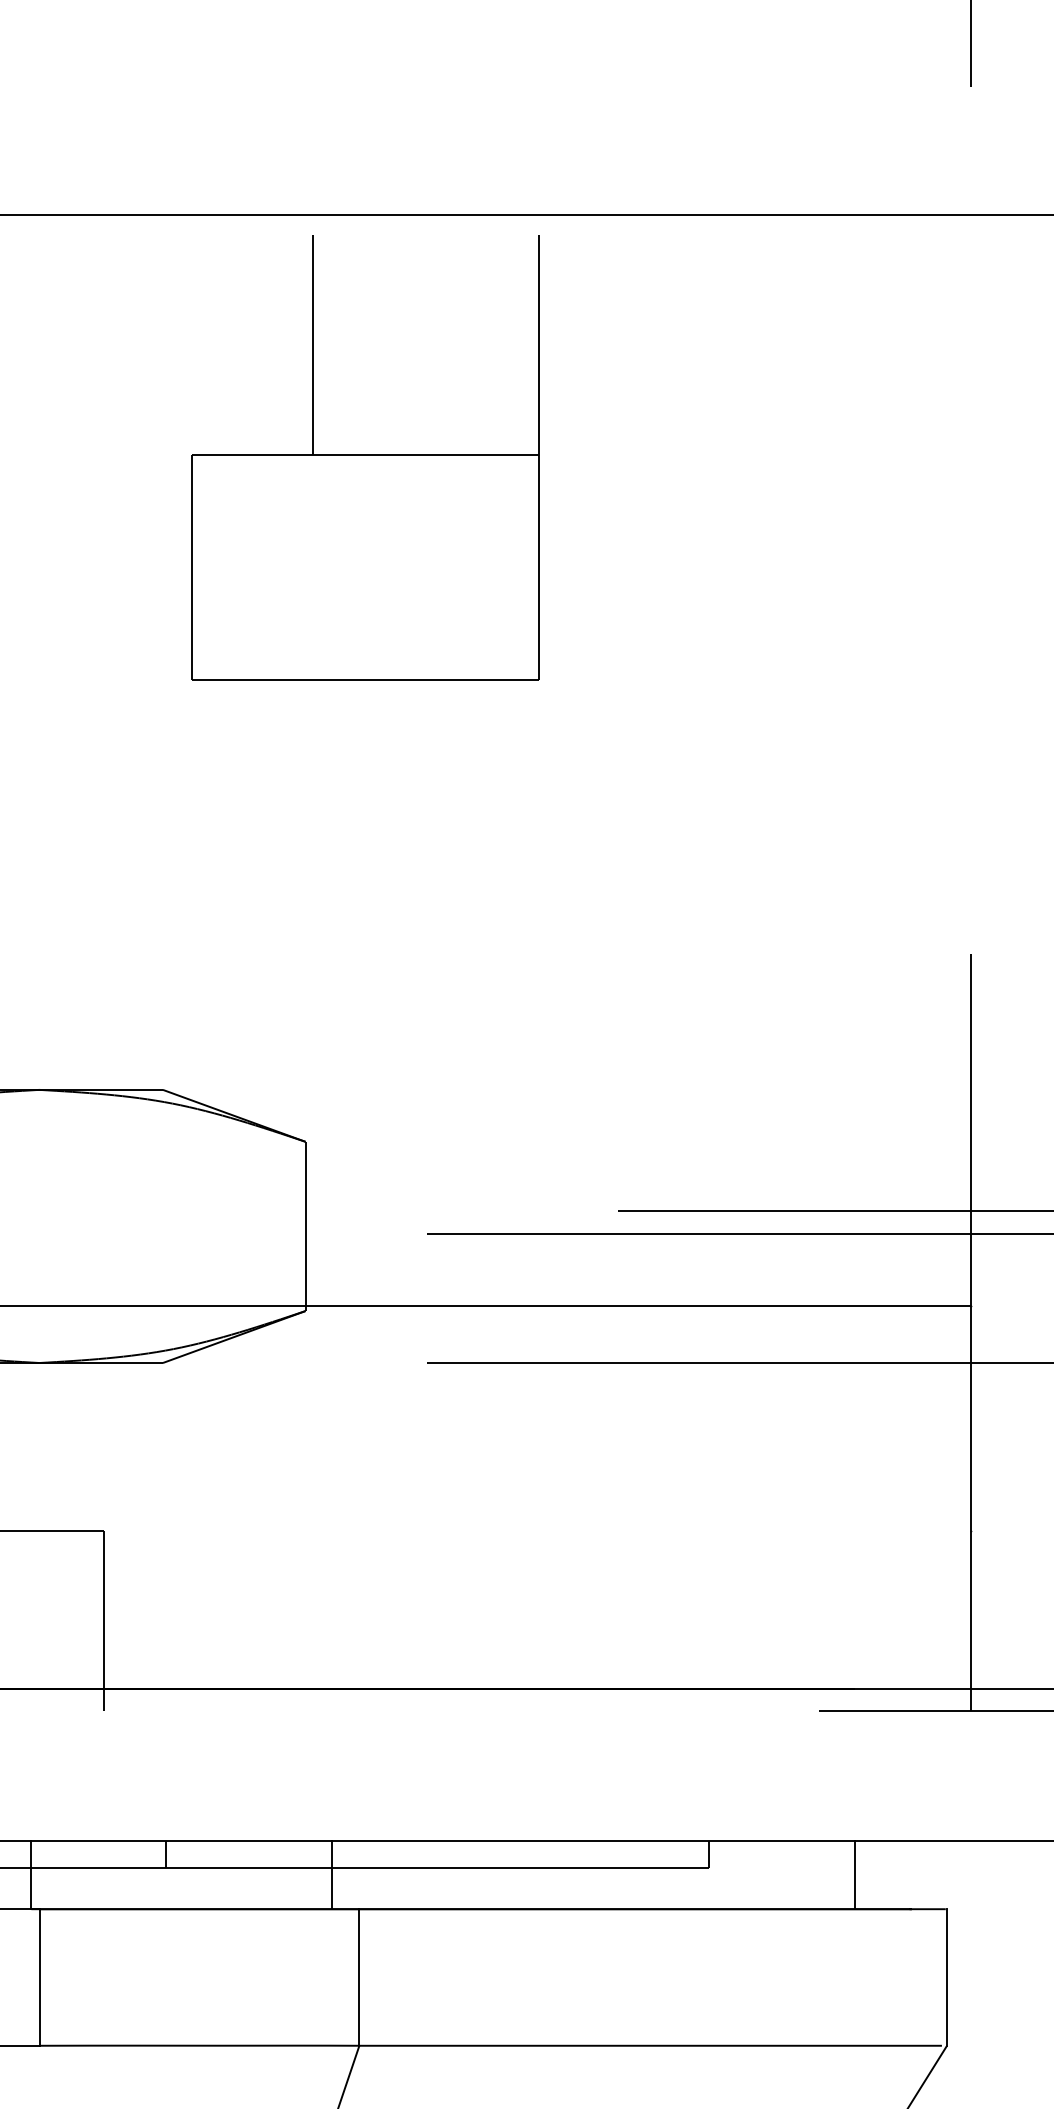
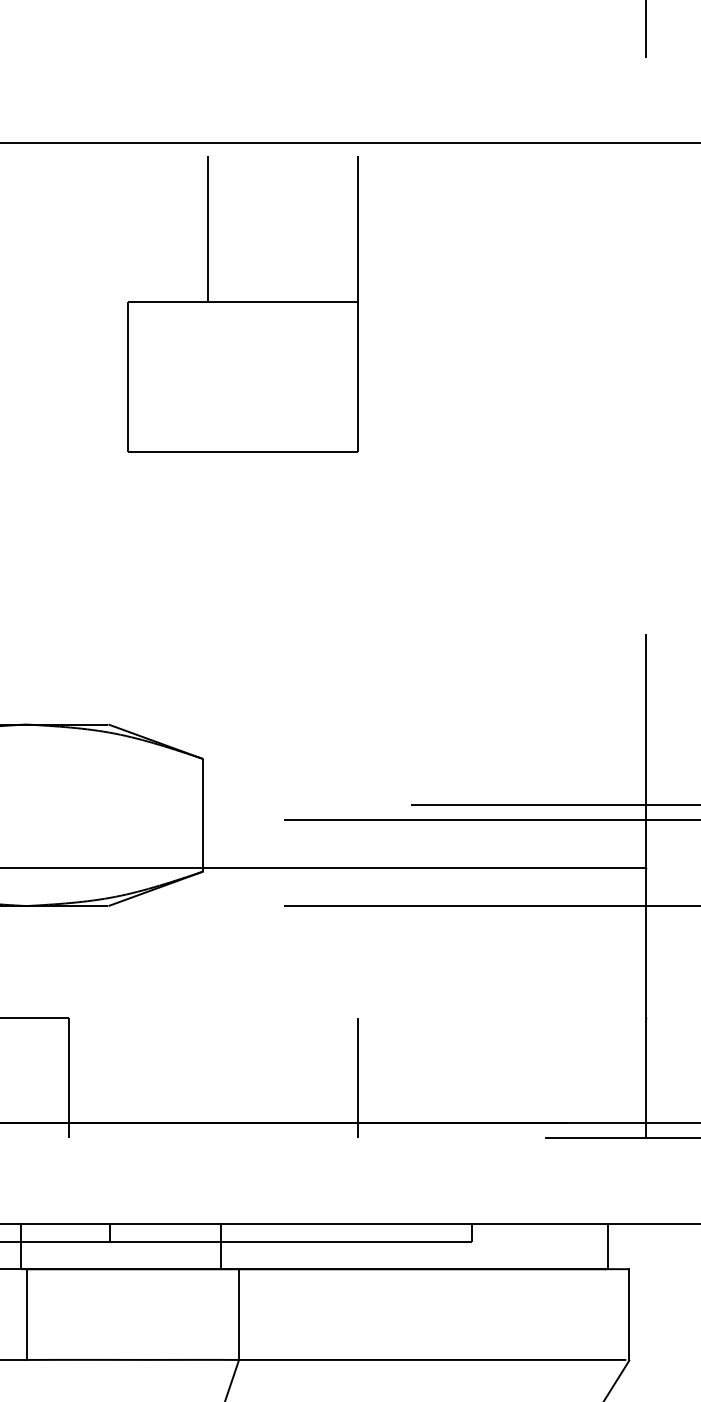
line: (537, 1620) -> (357, 1077), added
line: (854, 1875) -> (607, 1246), moved

